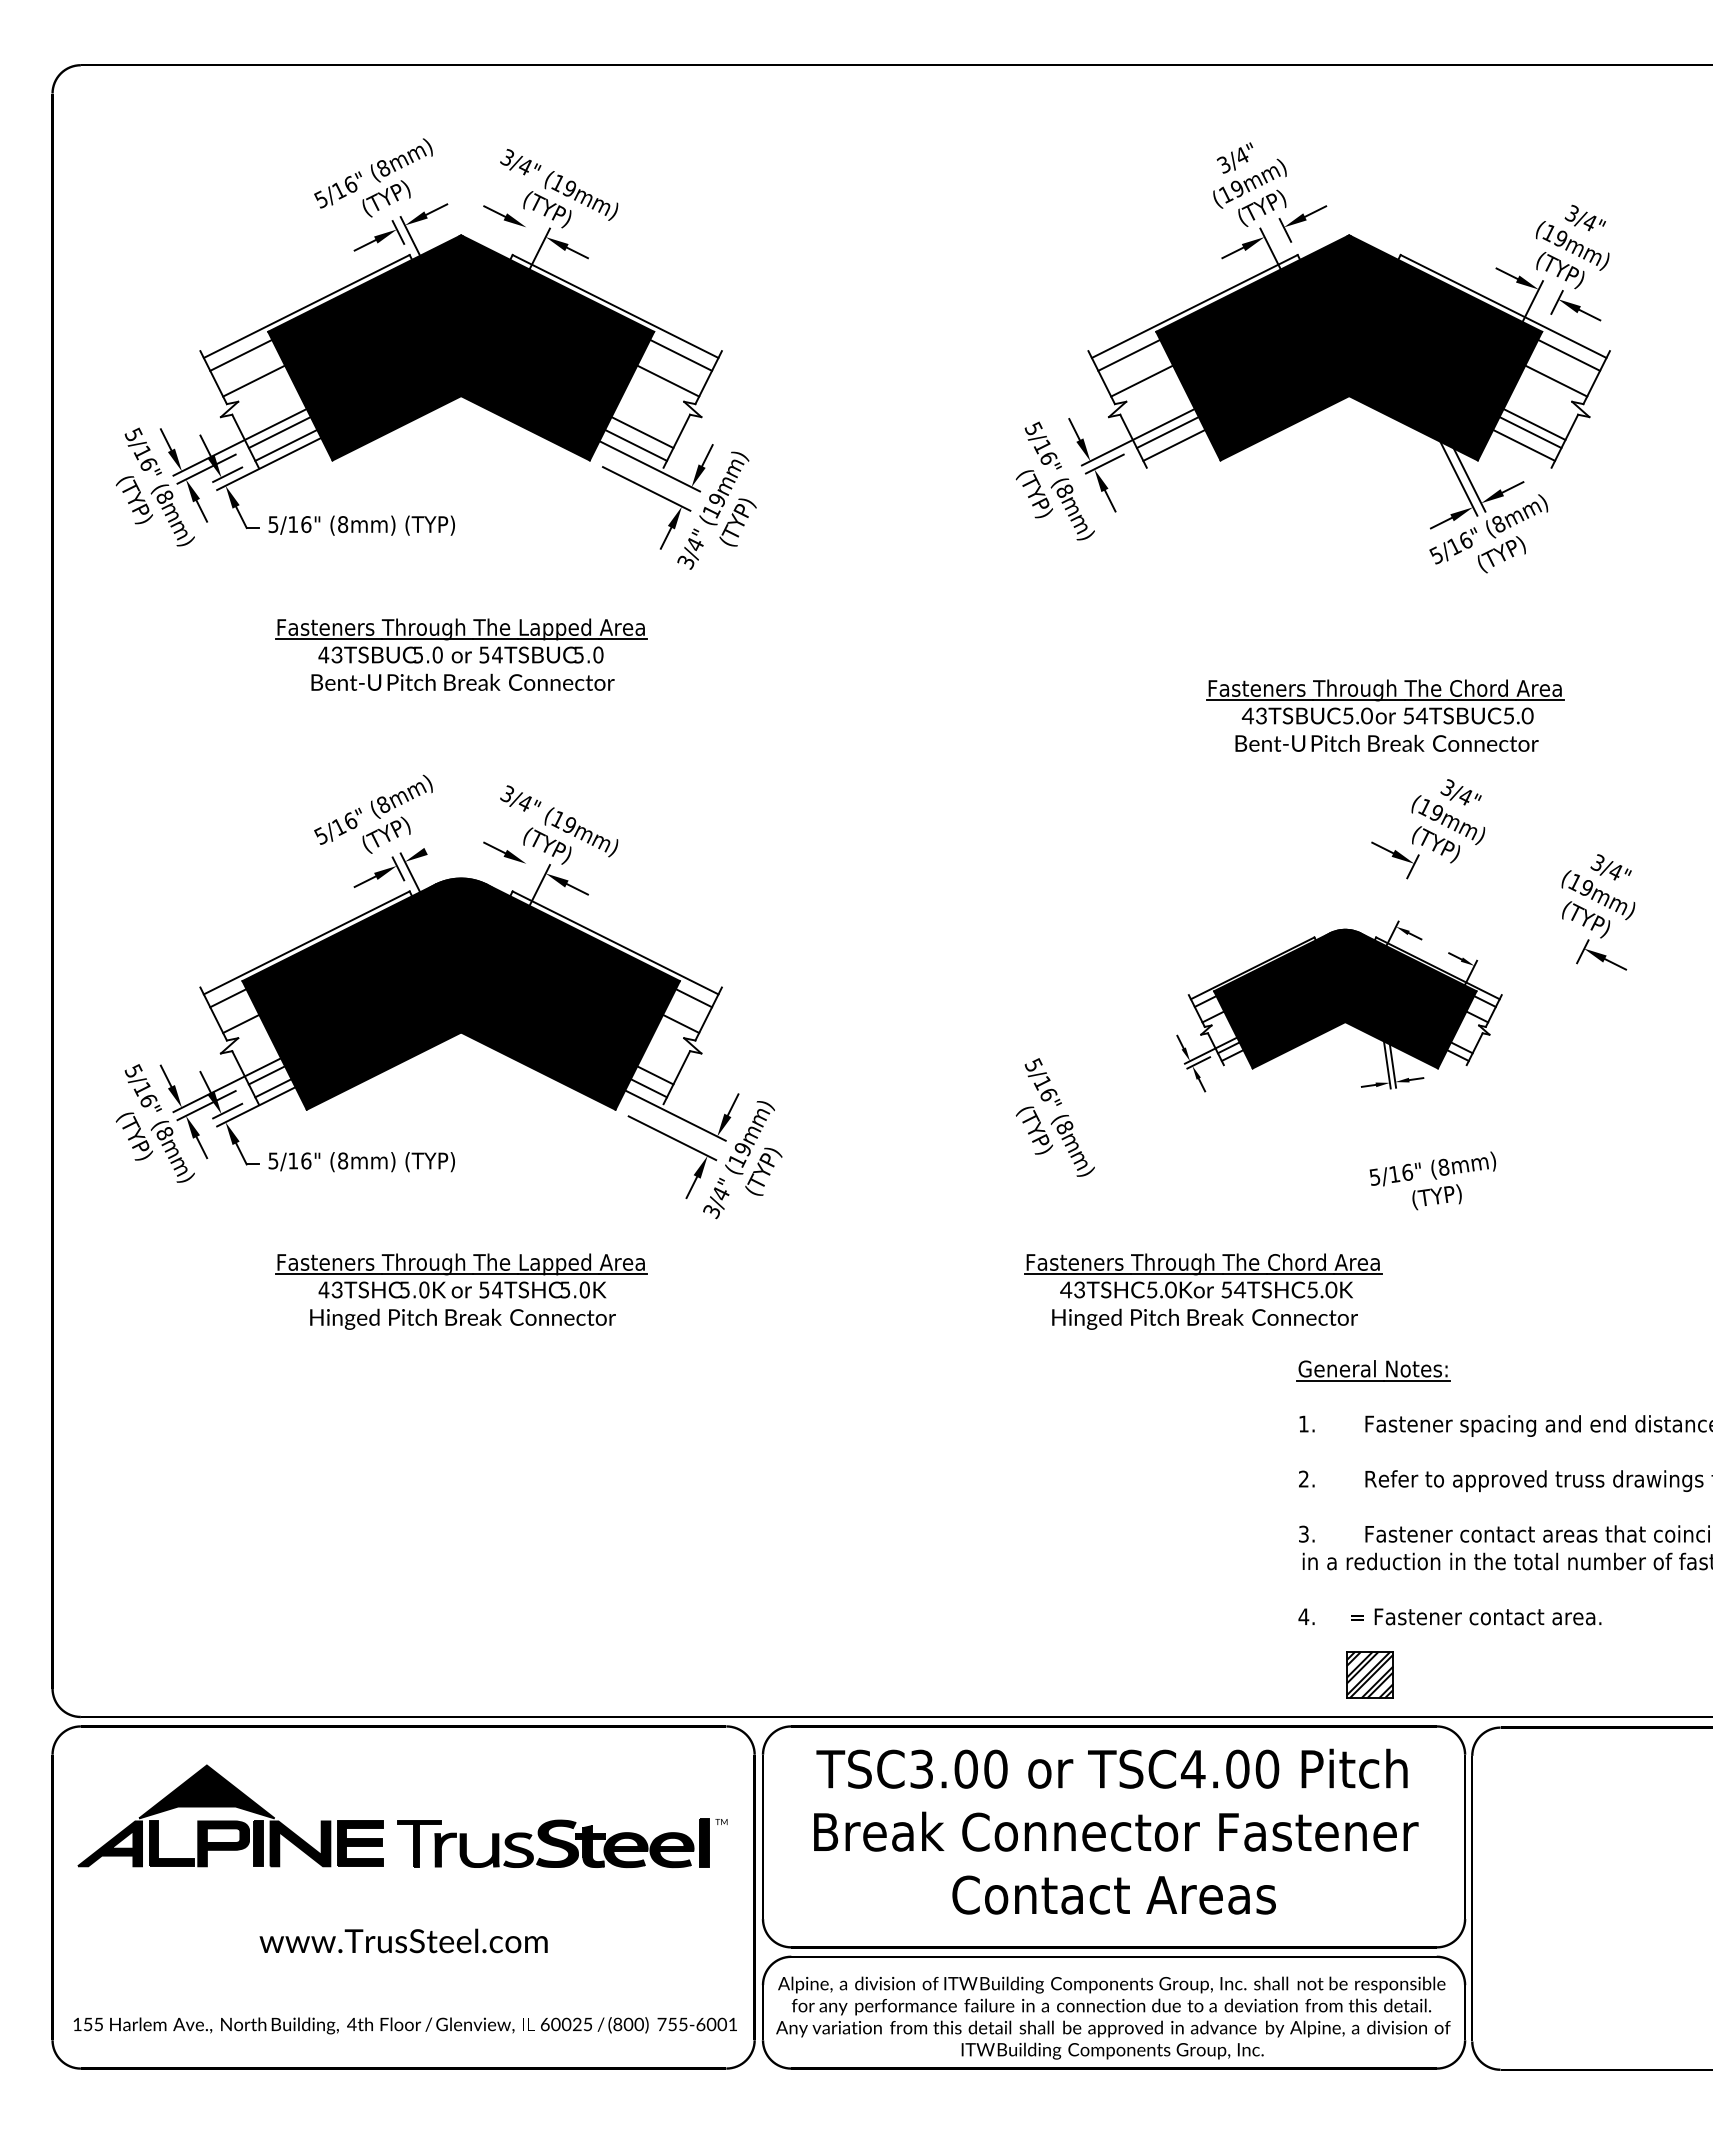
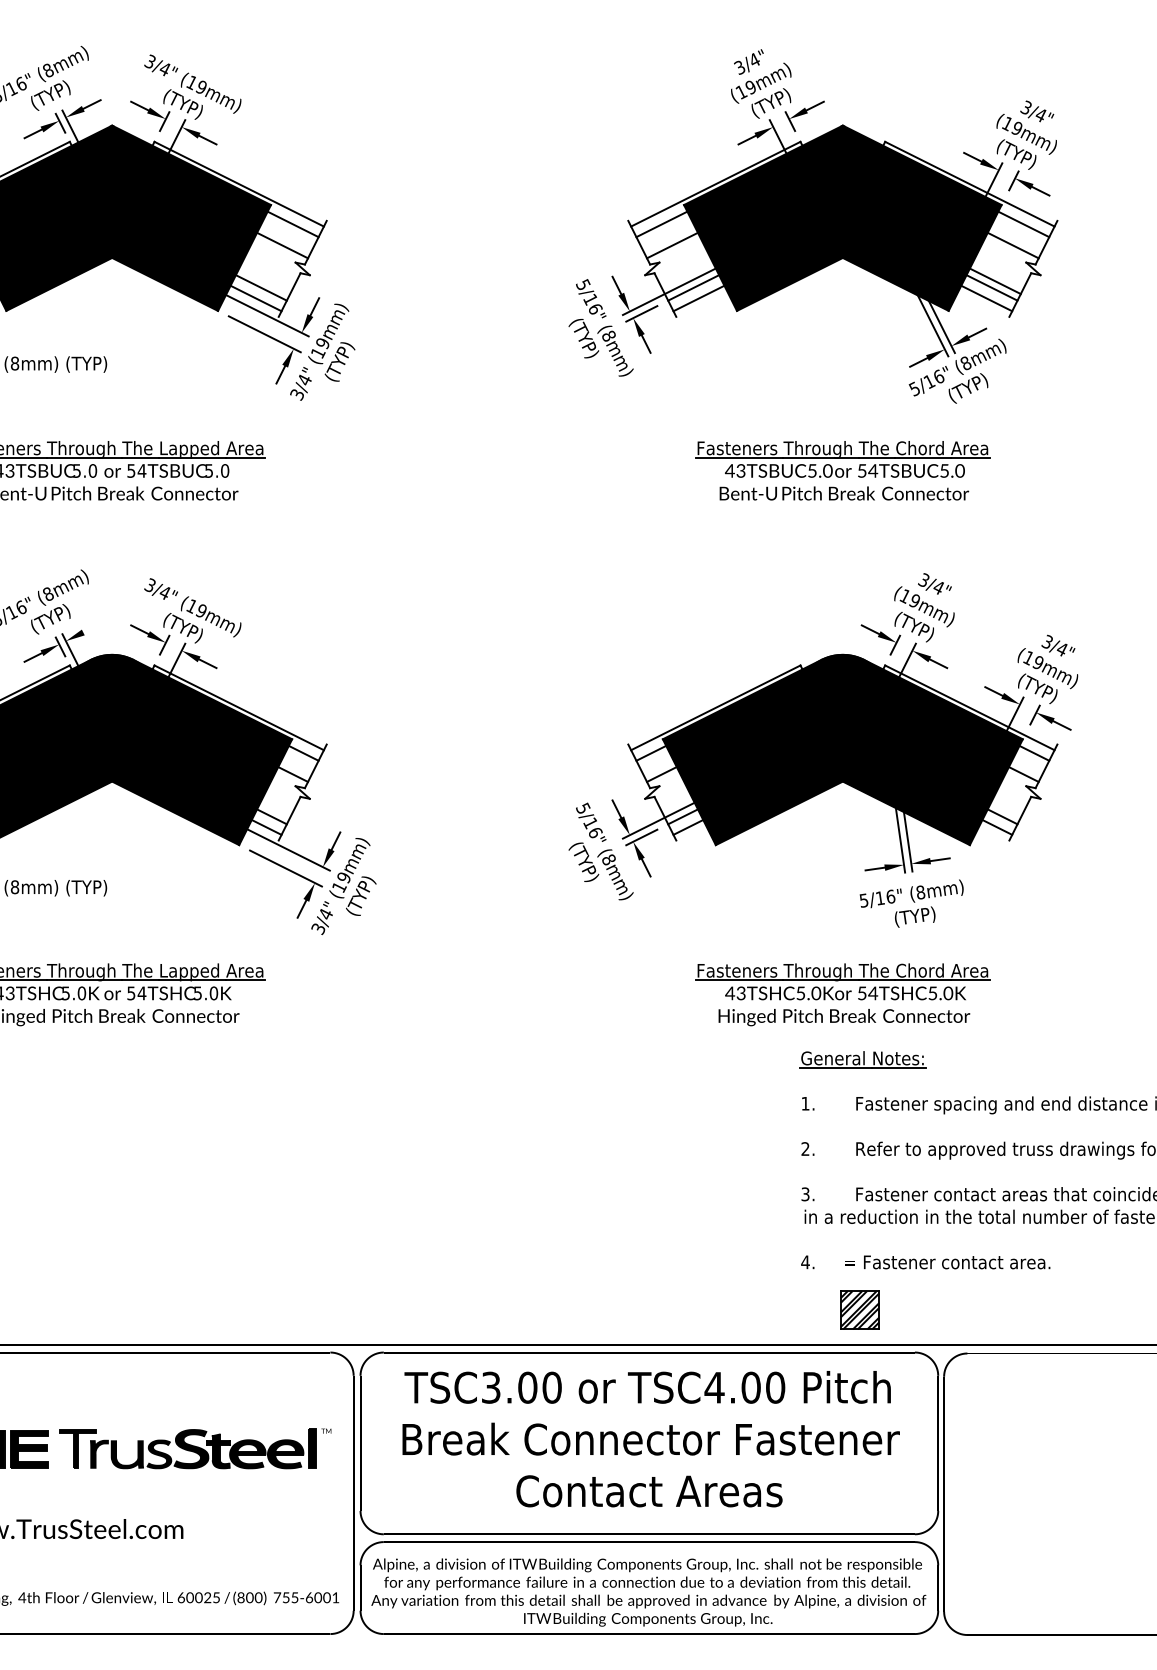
line: (524, 229) -> (164, 120), added
part: (1385, 715) -> (843, 470), moved
line: (524, 866) -> (164, 644), added
part: (1339, 1006) -> (834, 760), size x1.67
part: (1203, 1291) -> (843, 994), moved

